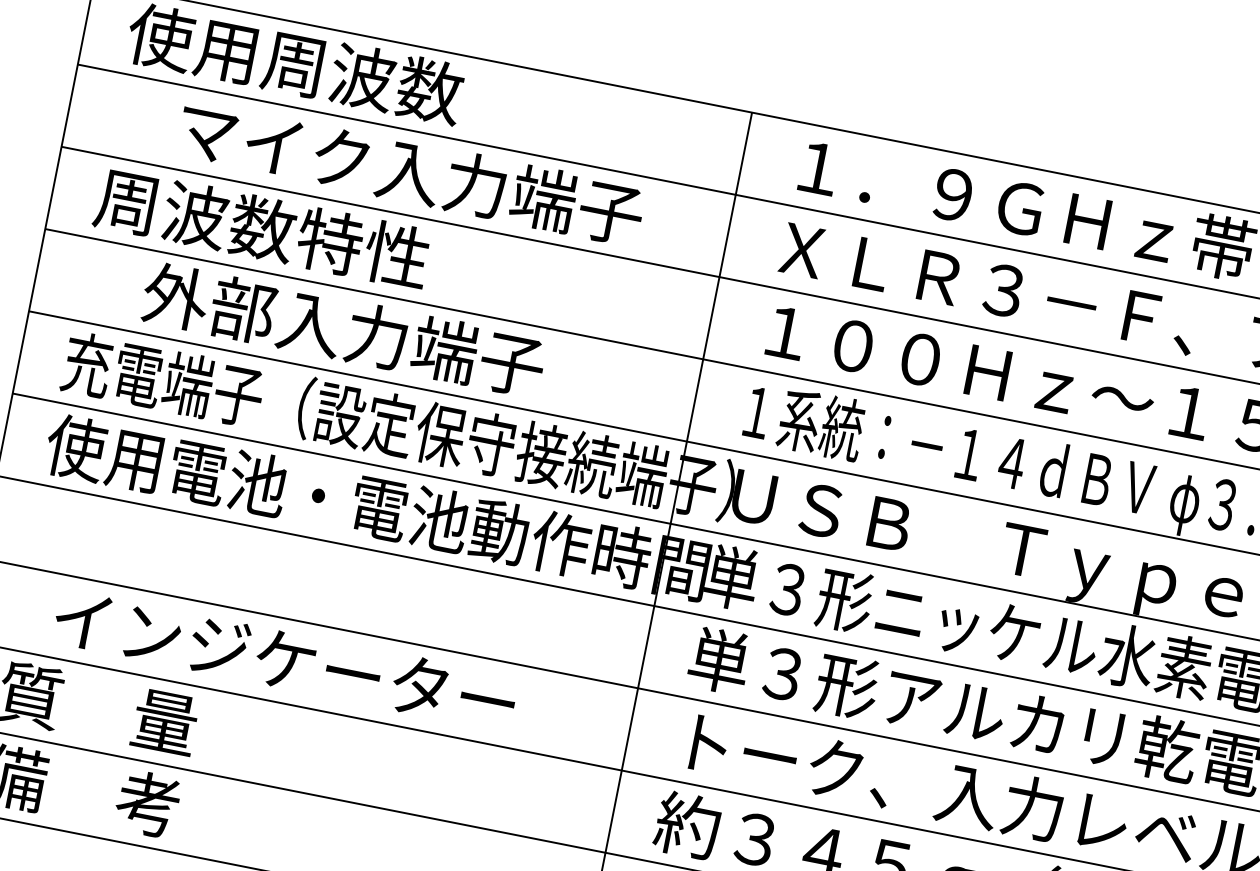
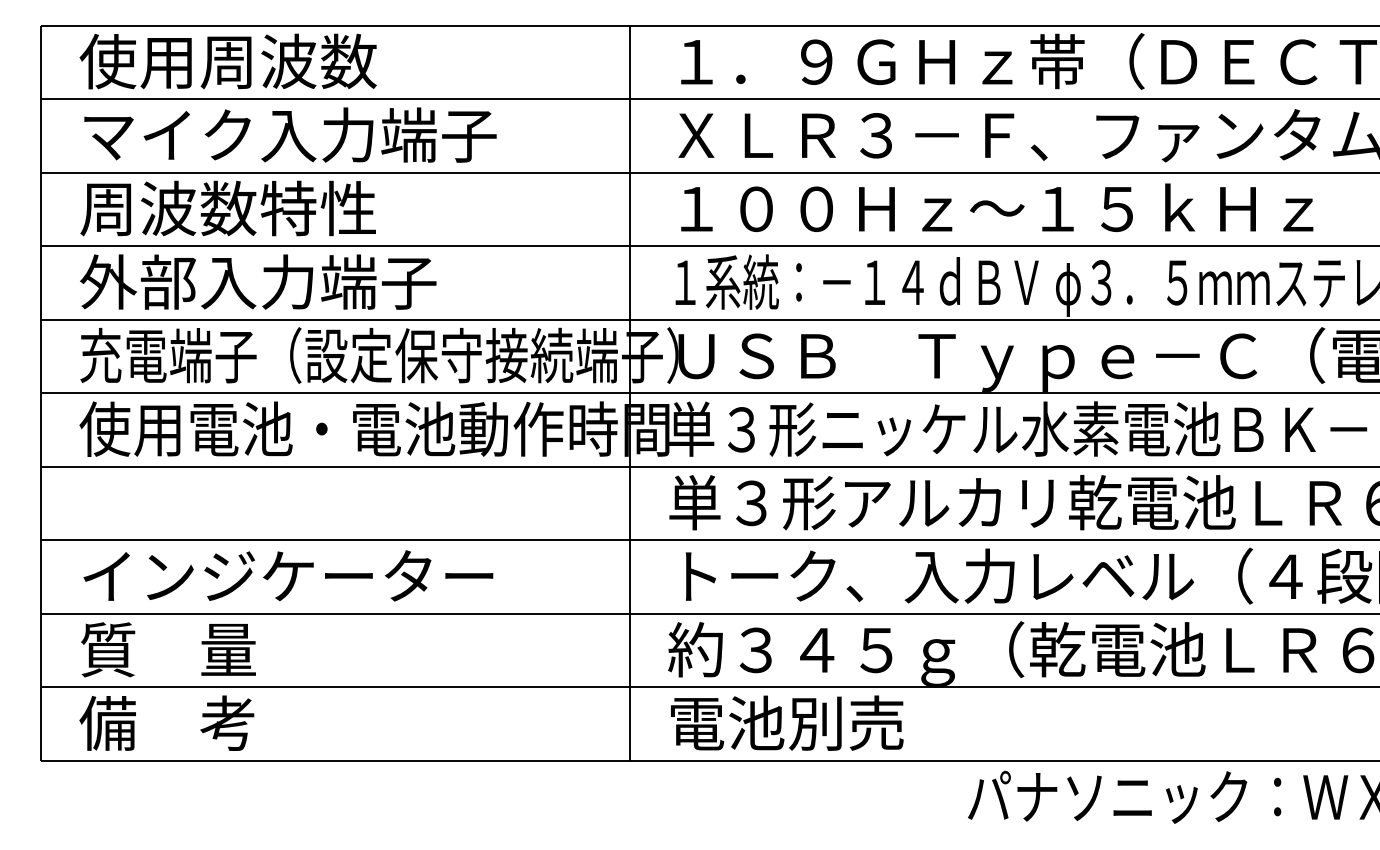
text: (411, 171) -> (290, 134), moved
text: (344, 329) -> (258, 281), moved
text: (285, 659) -> (288, 575), moved

